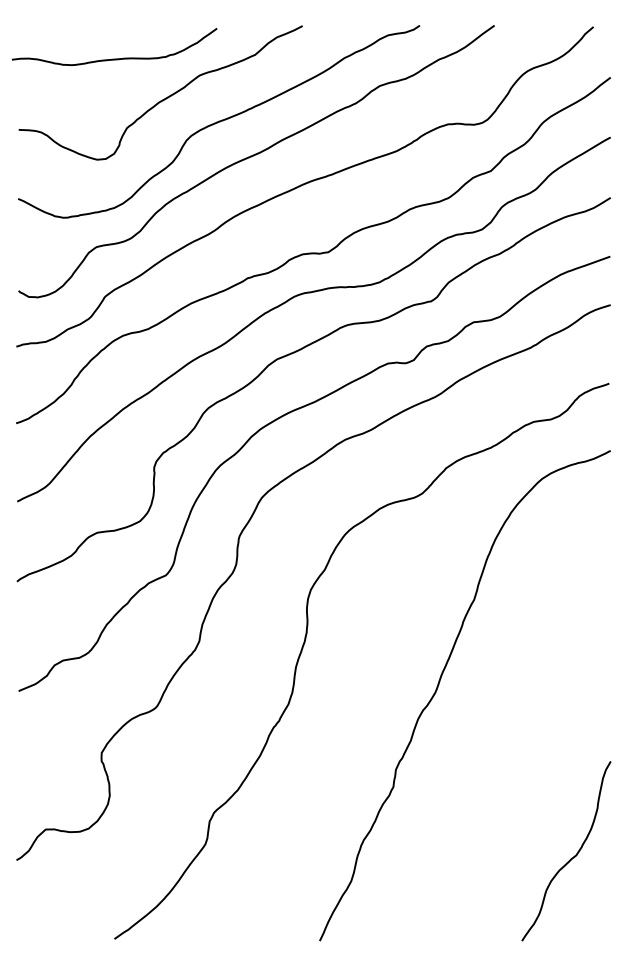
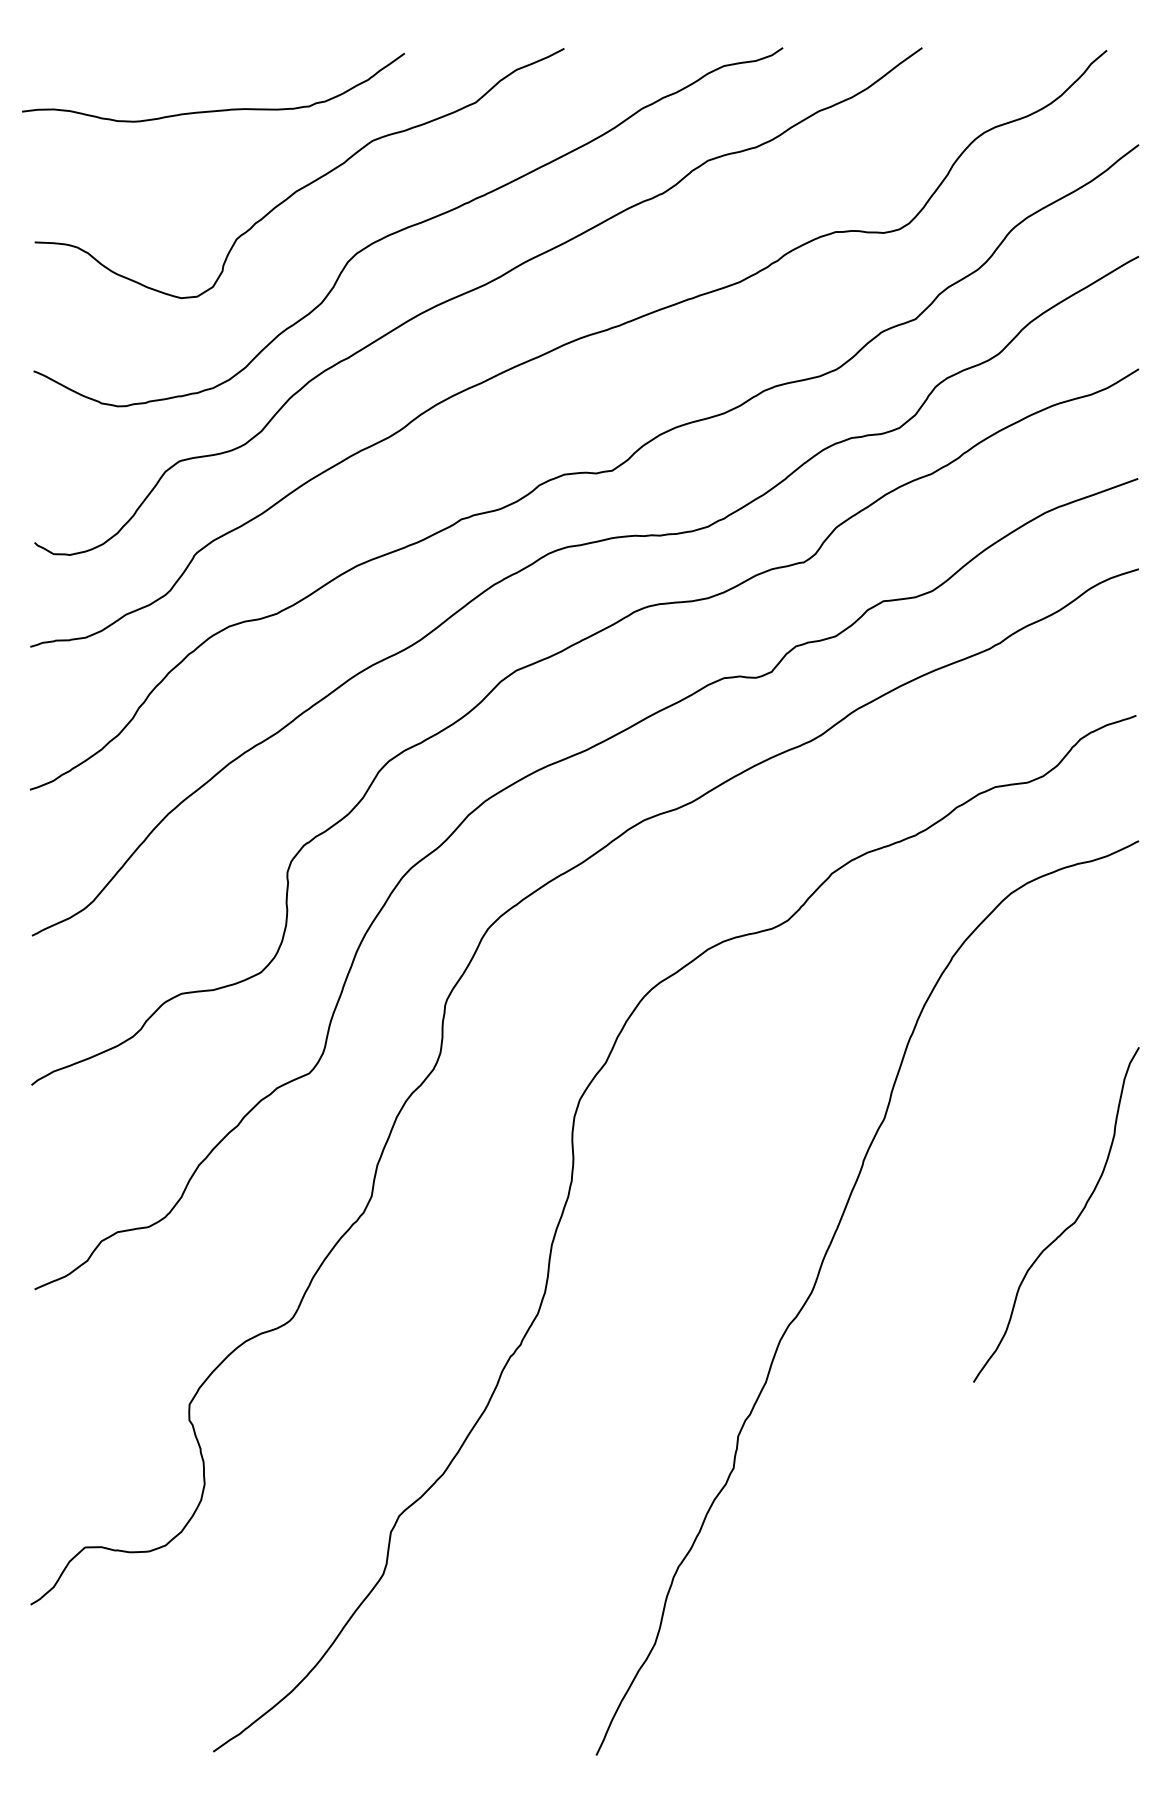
curve: (571, 857) -> (1065, 1226), moved

